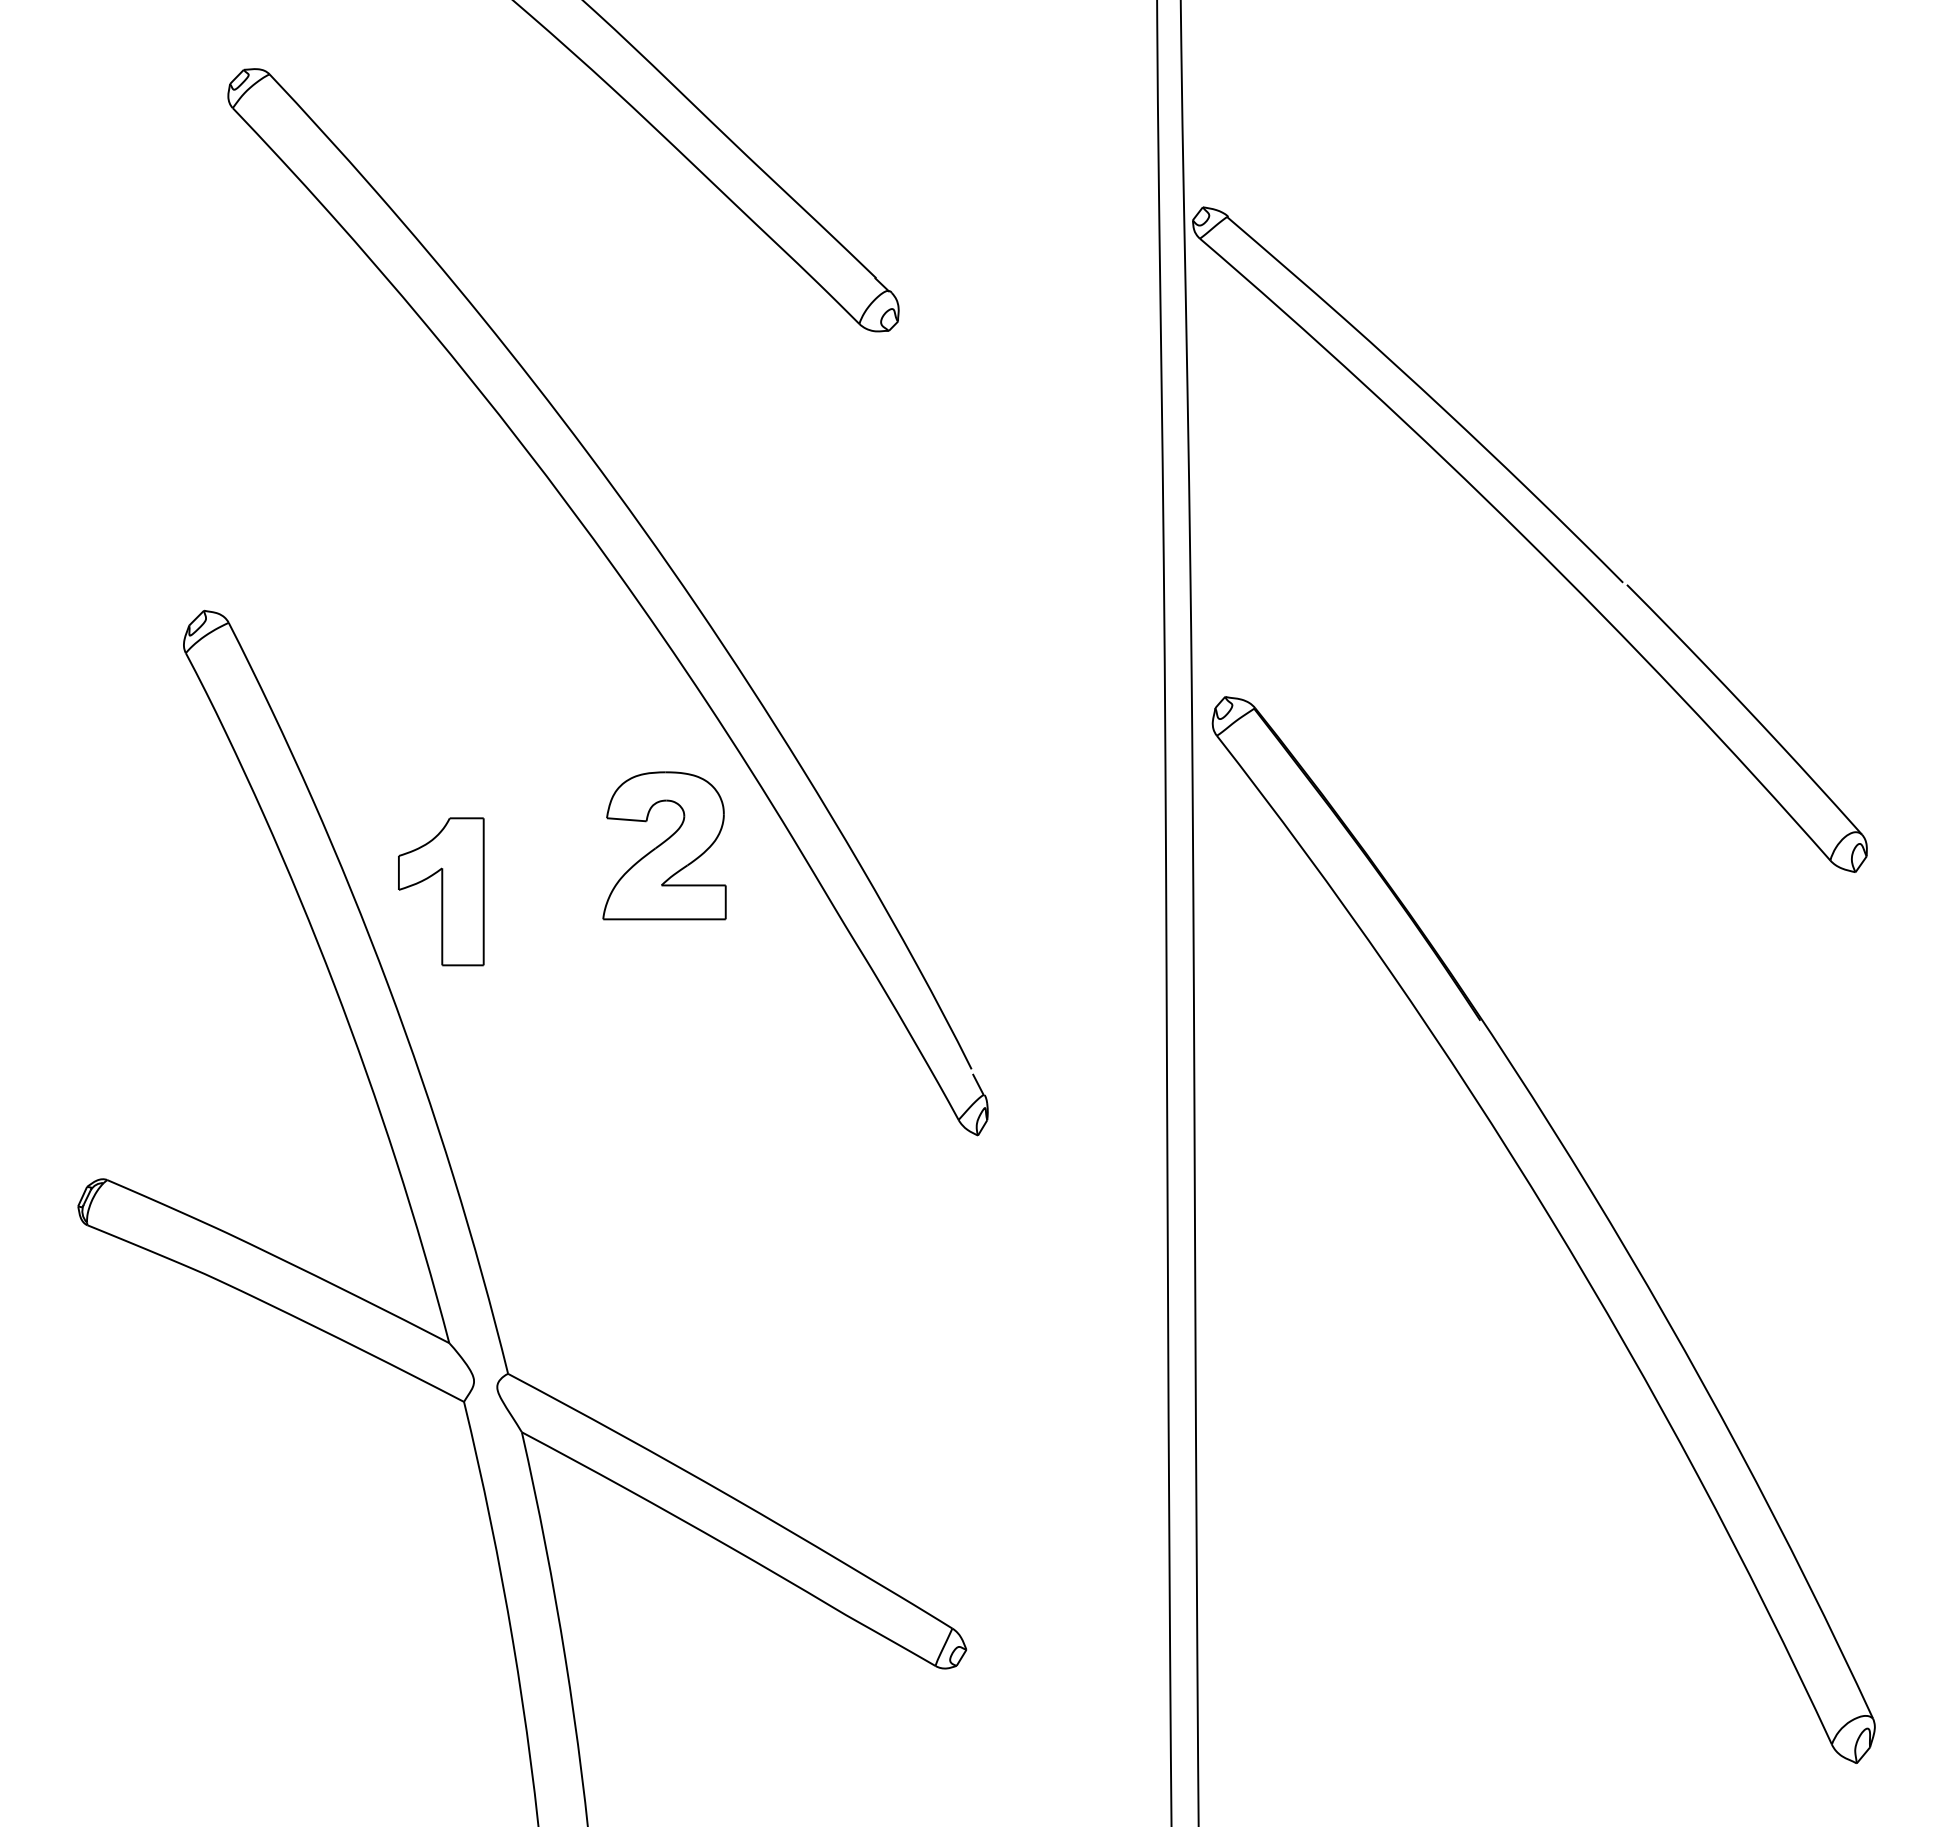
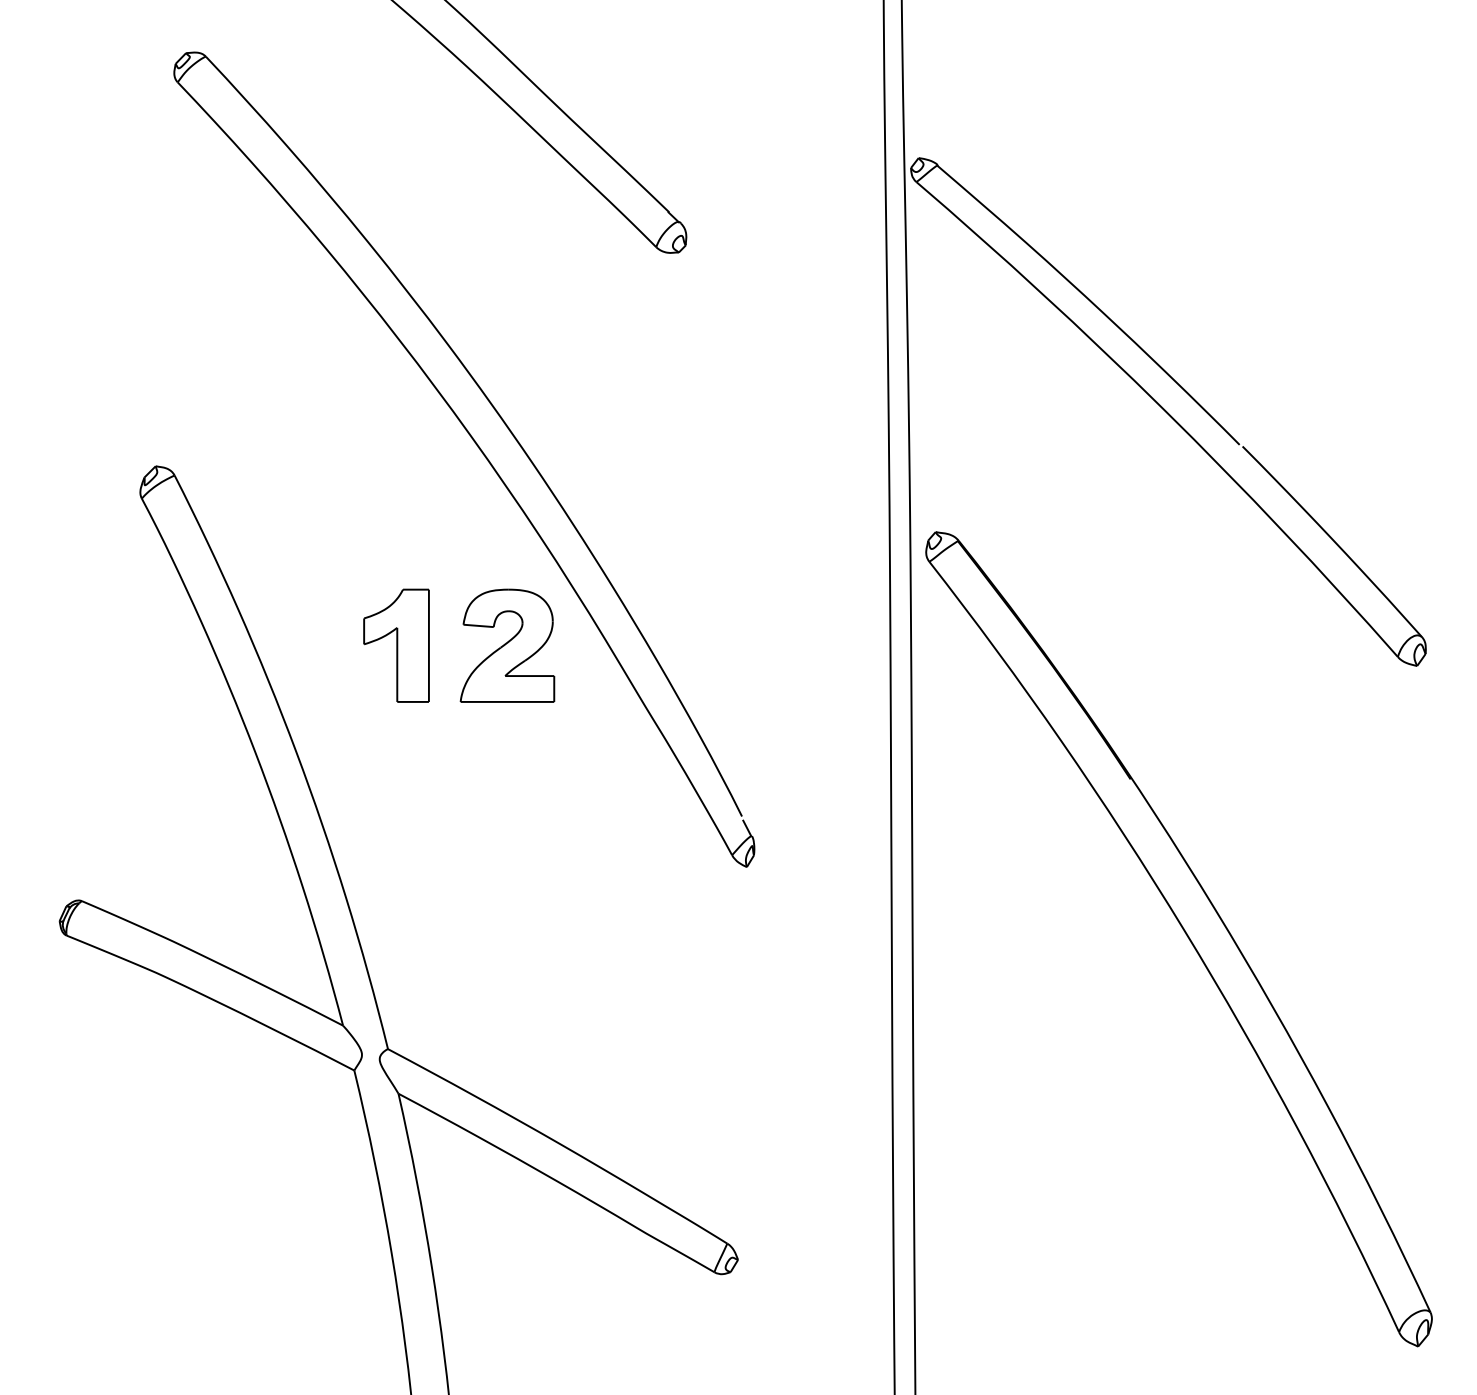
part: (441, 891) -> (396, 645), moved

